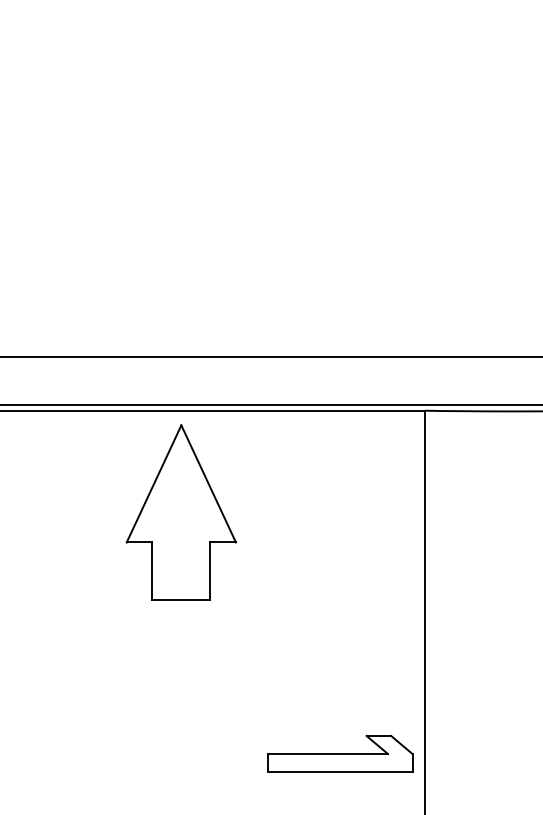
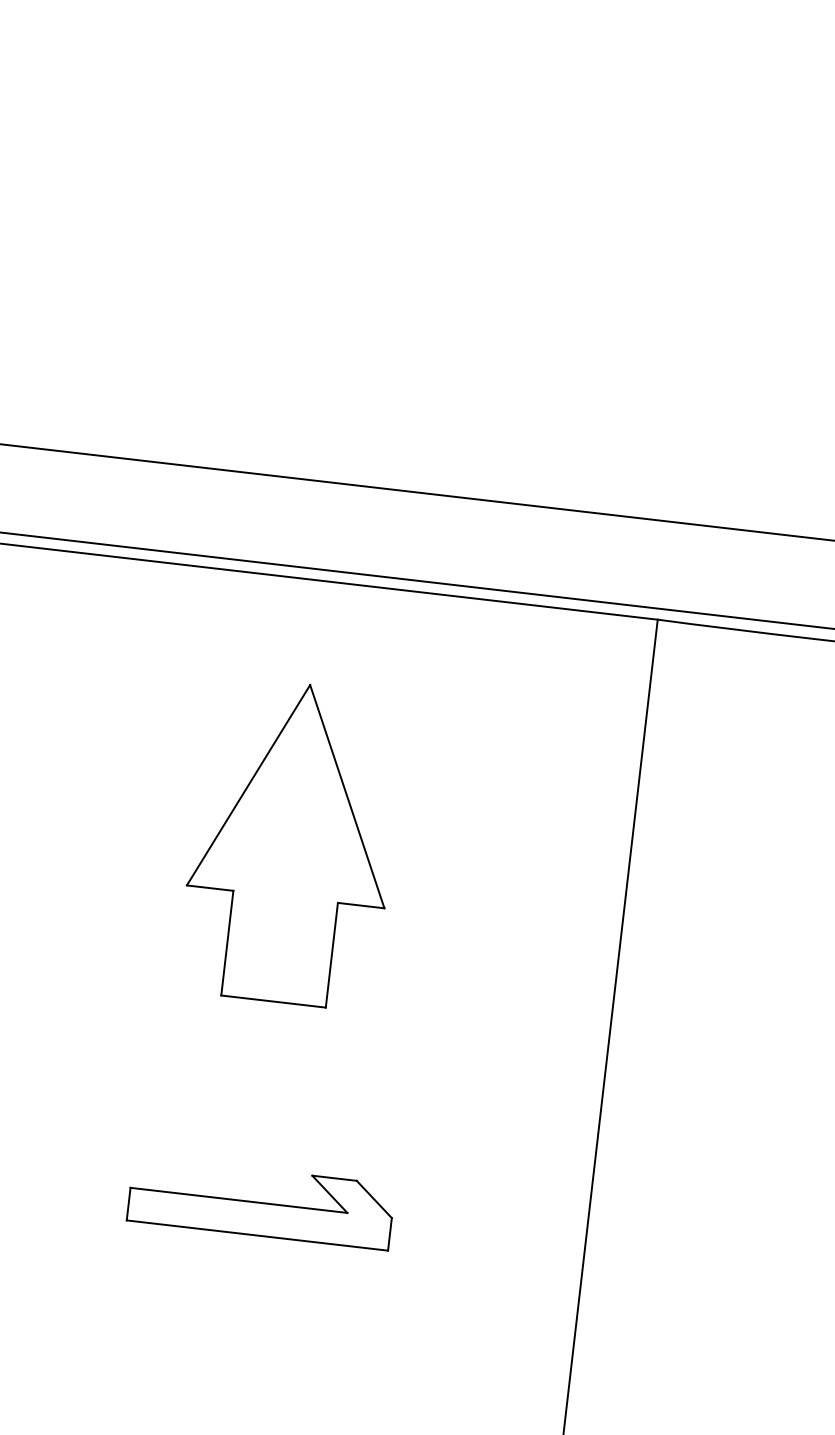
part: (180, 512) -> (290, 842), moved
part: (340, 753) -> (261, 1202), moved

